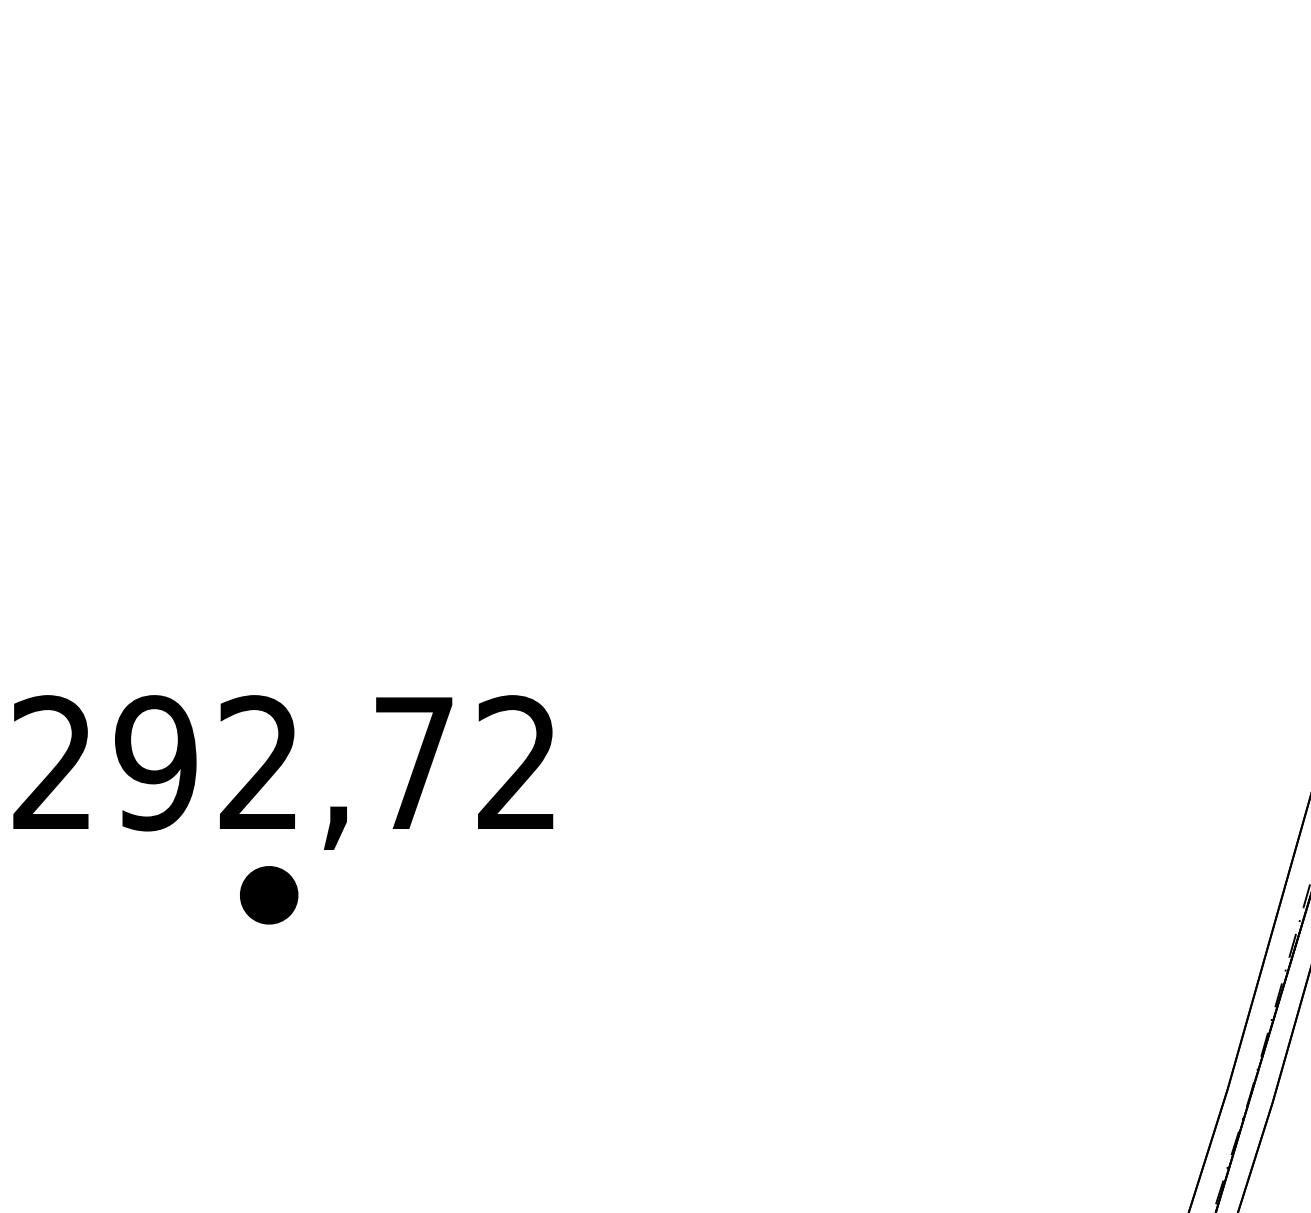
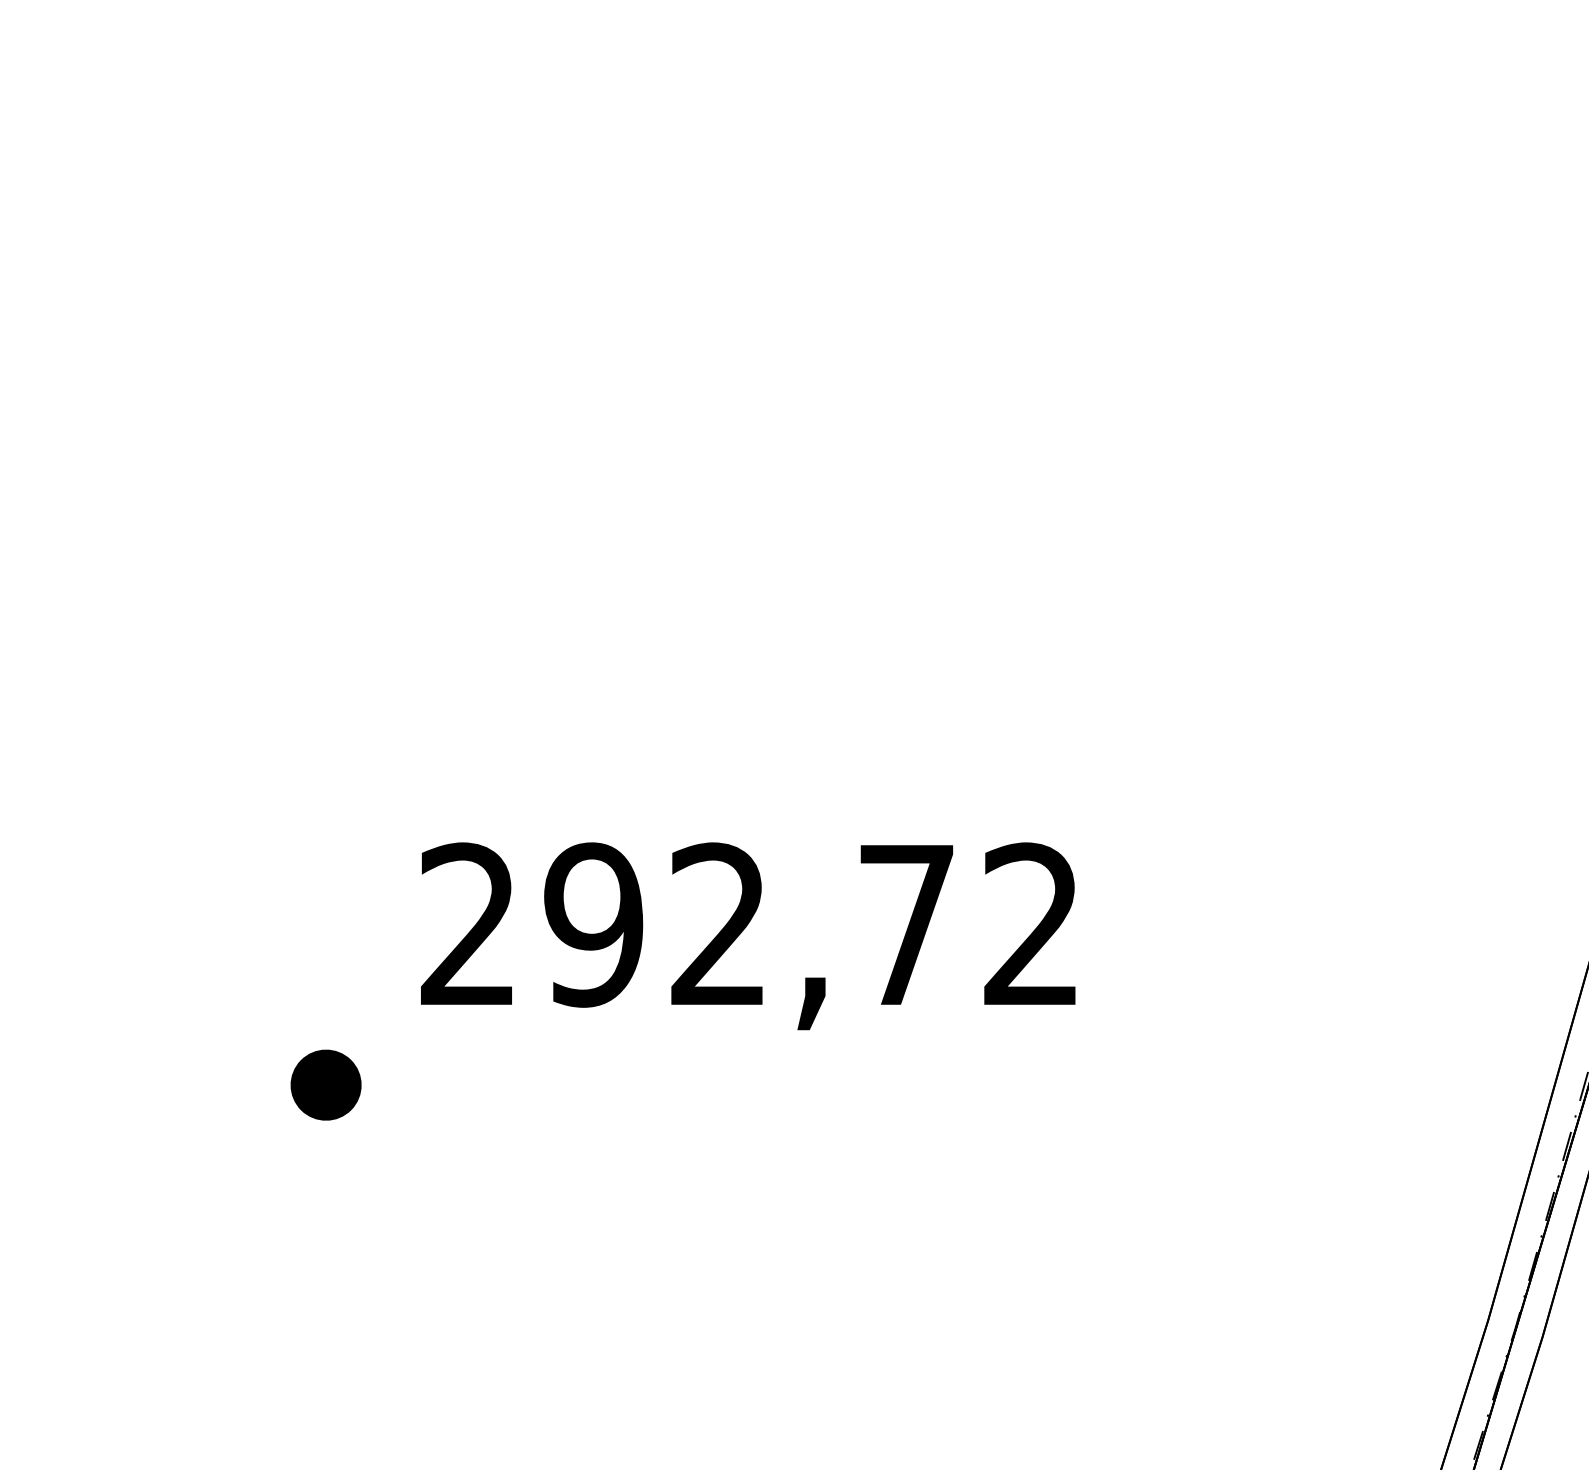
text: (283, 772) -> (748, 936), moved

